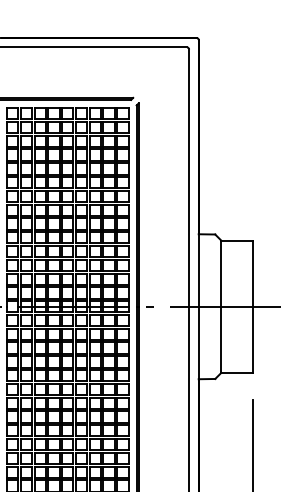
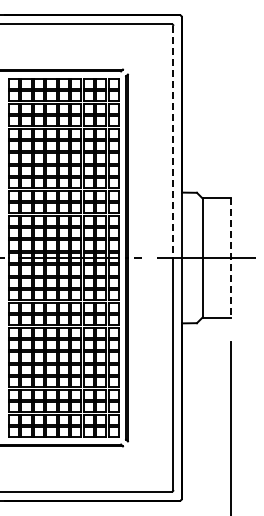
line: (189, 178) -> (173, 142), solid -> dashed
line: (253, 307) -> (231, 258), solid -> dashed

